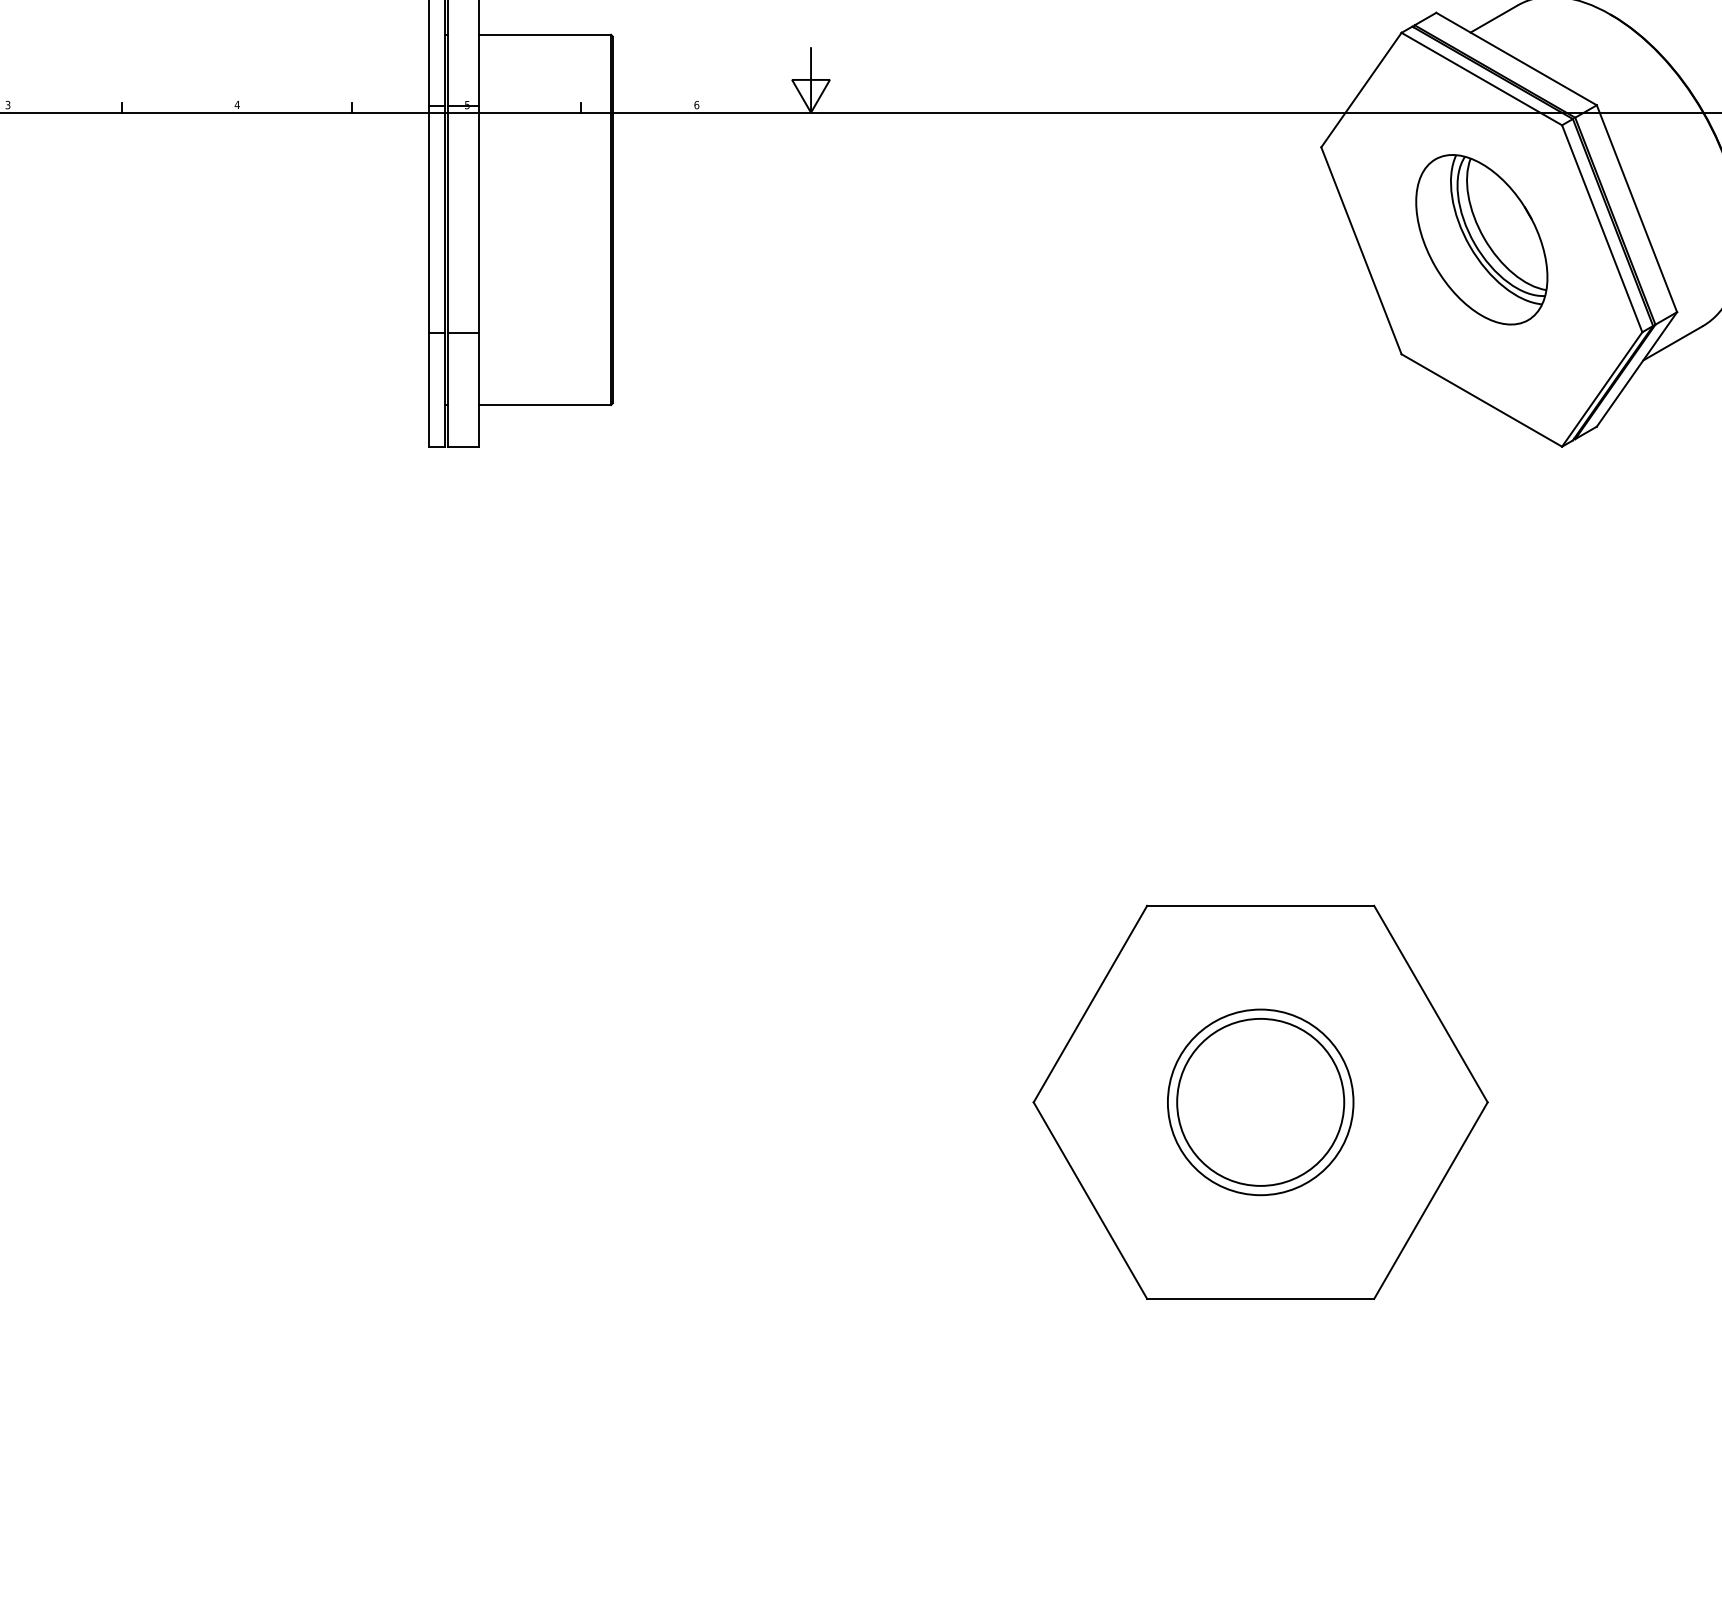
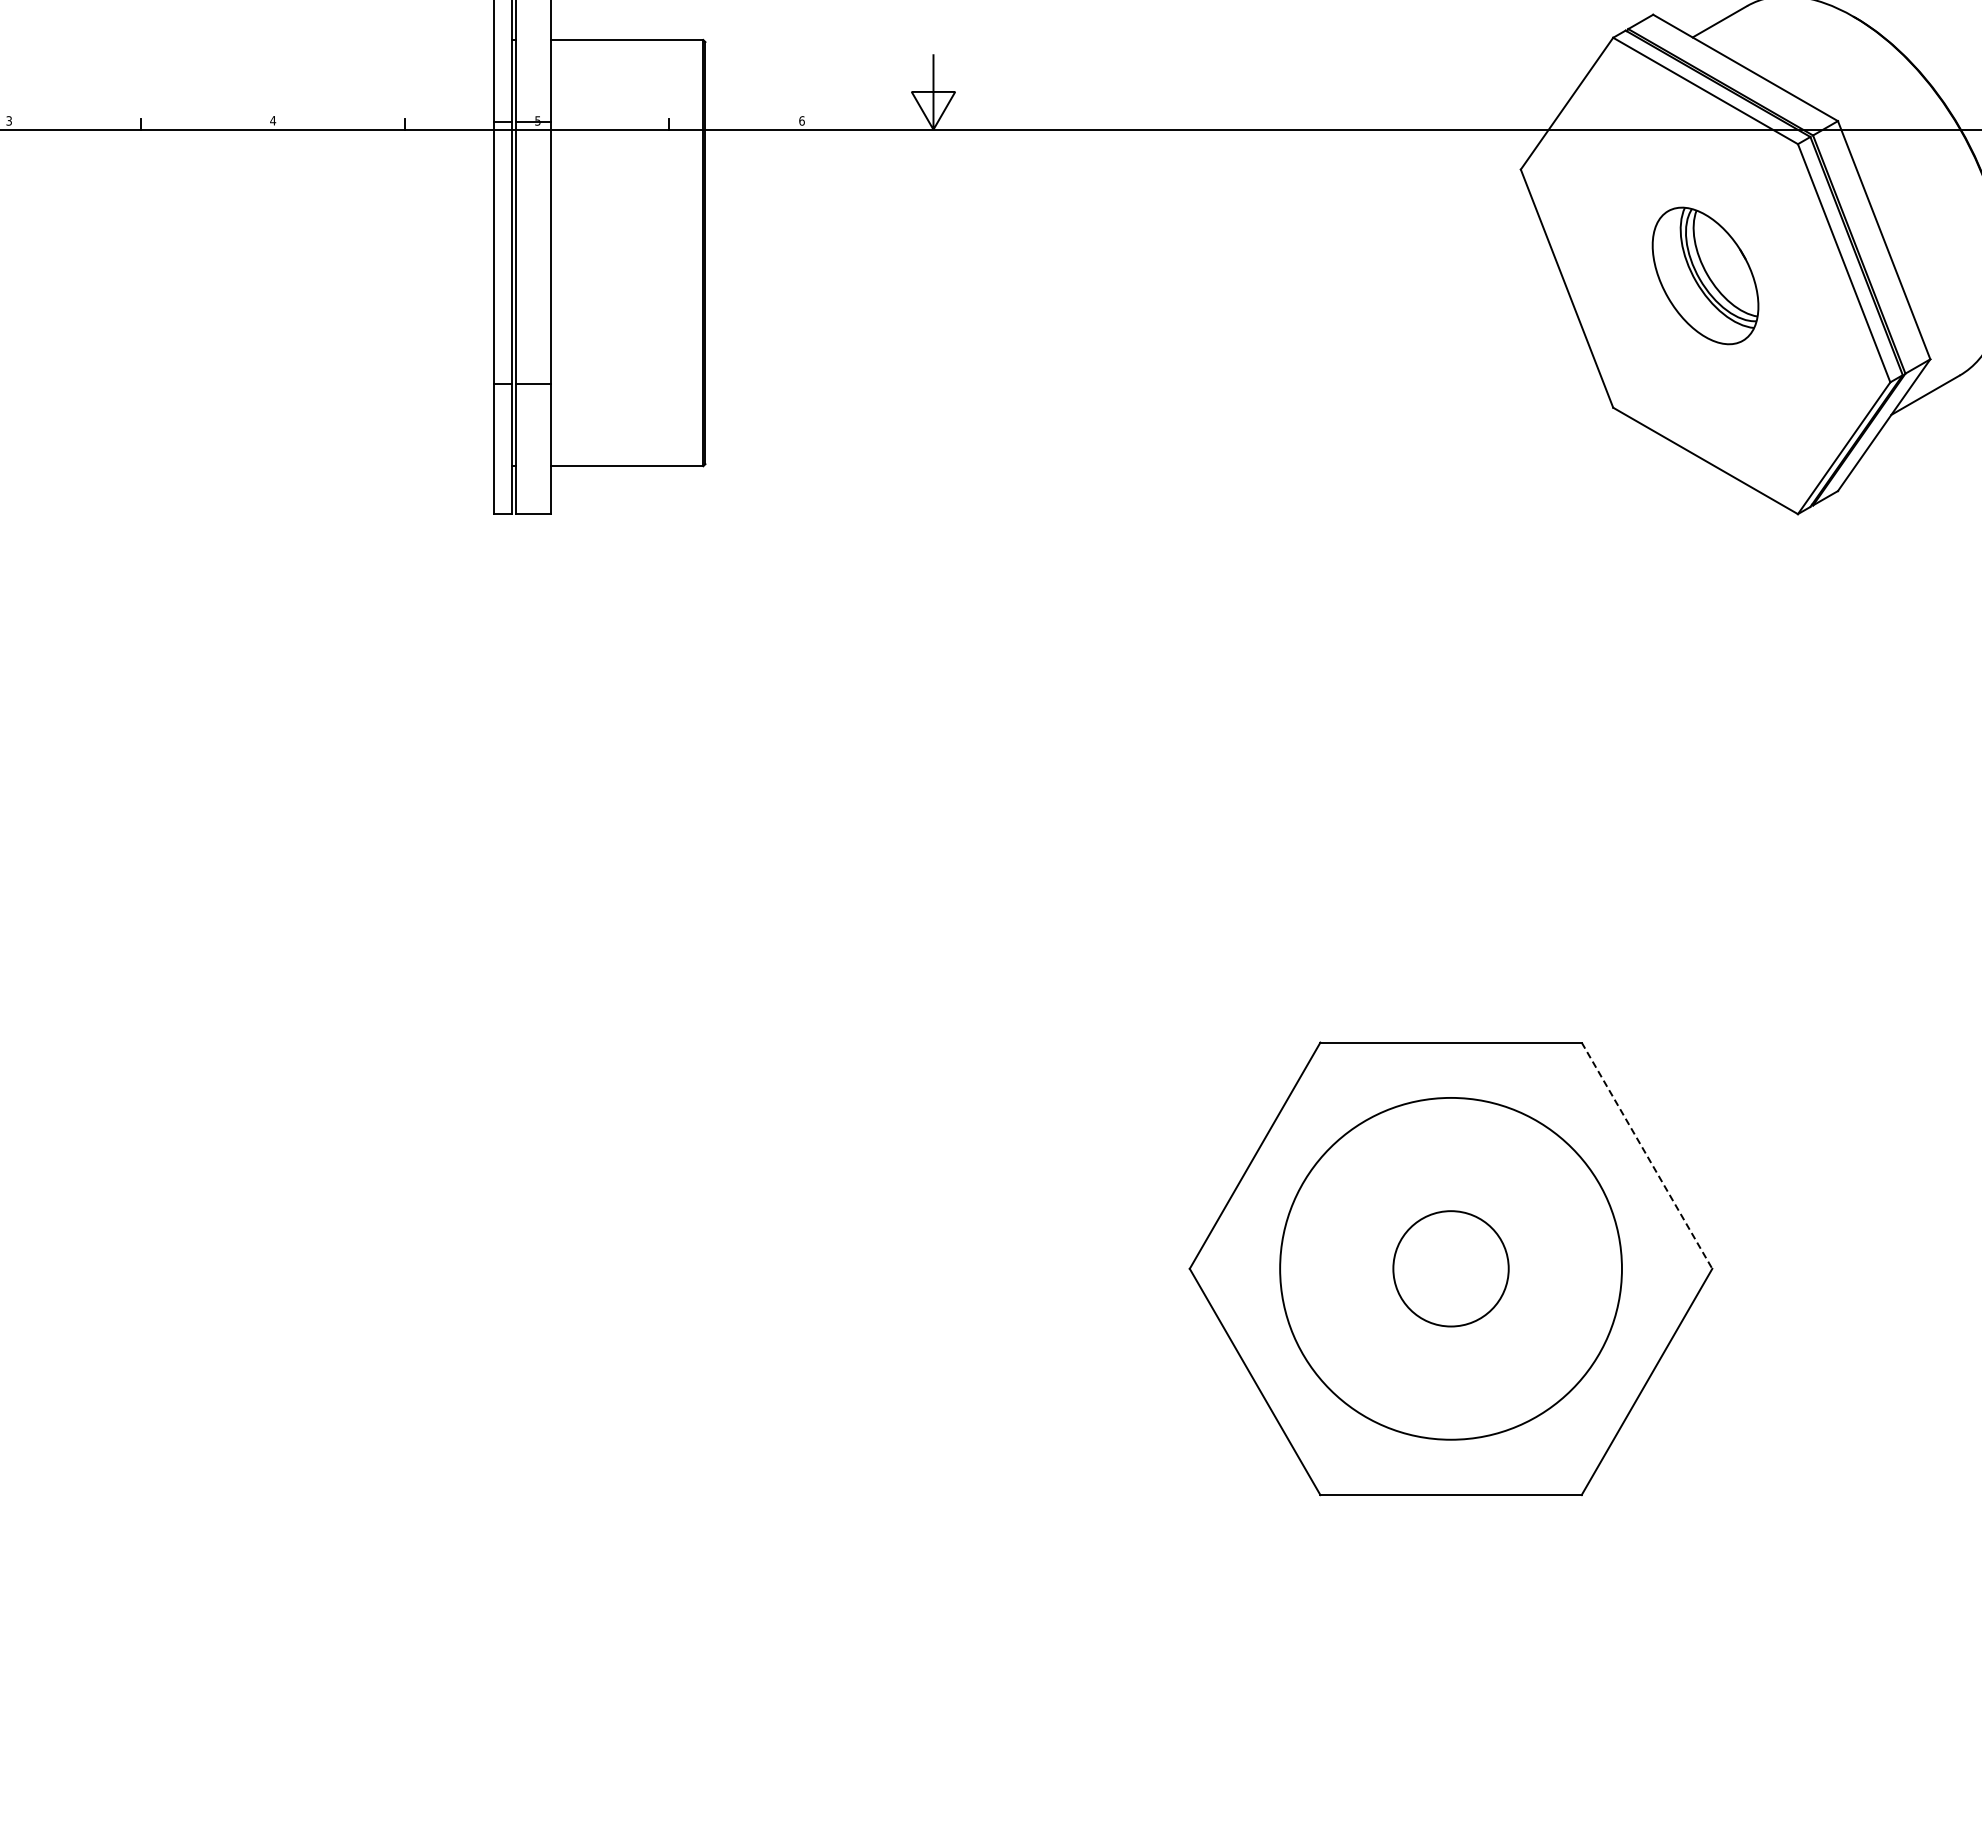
part: (1481, 239) -> (1705, 275), size x0.7
line: (1431, 1003) -> (1647, 1155), solid -> dashed
circle: (1260, 1102) -> (1450, 1268), size x0.6
circle: (1260, 1102) -> (1450, 1268), size x1.6

